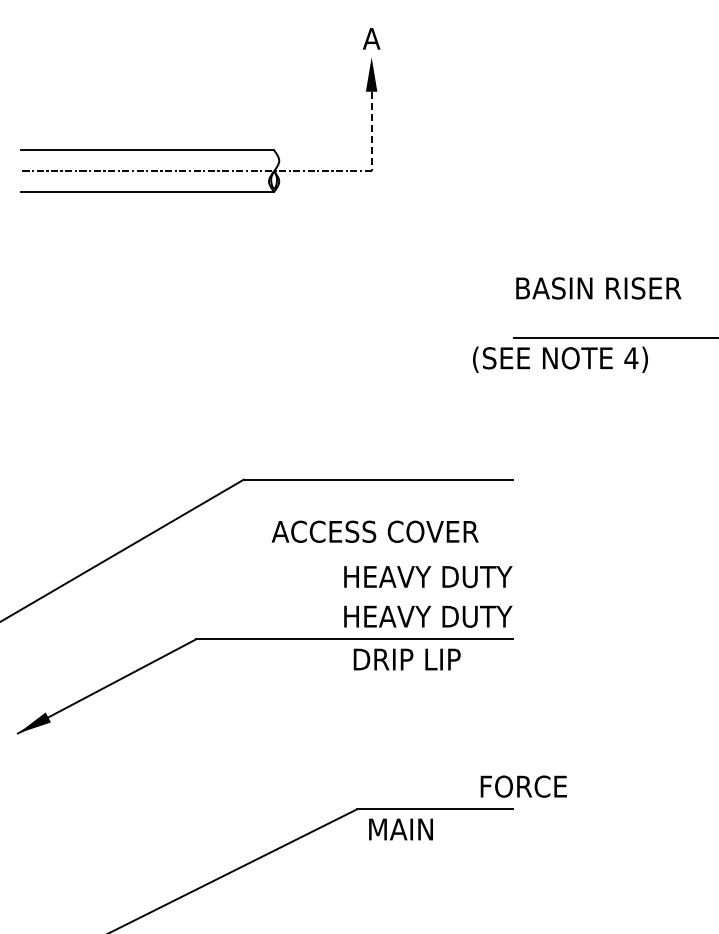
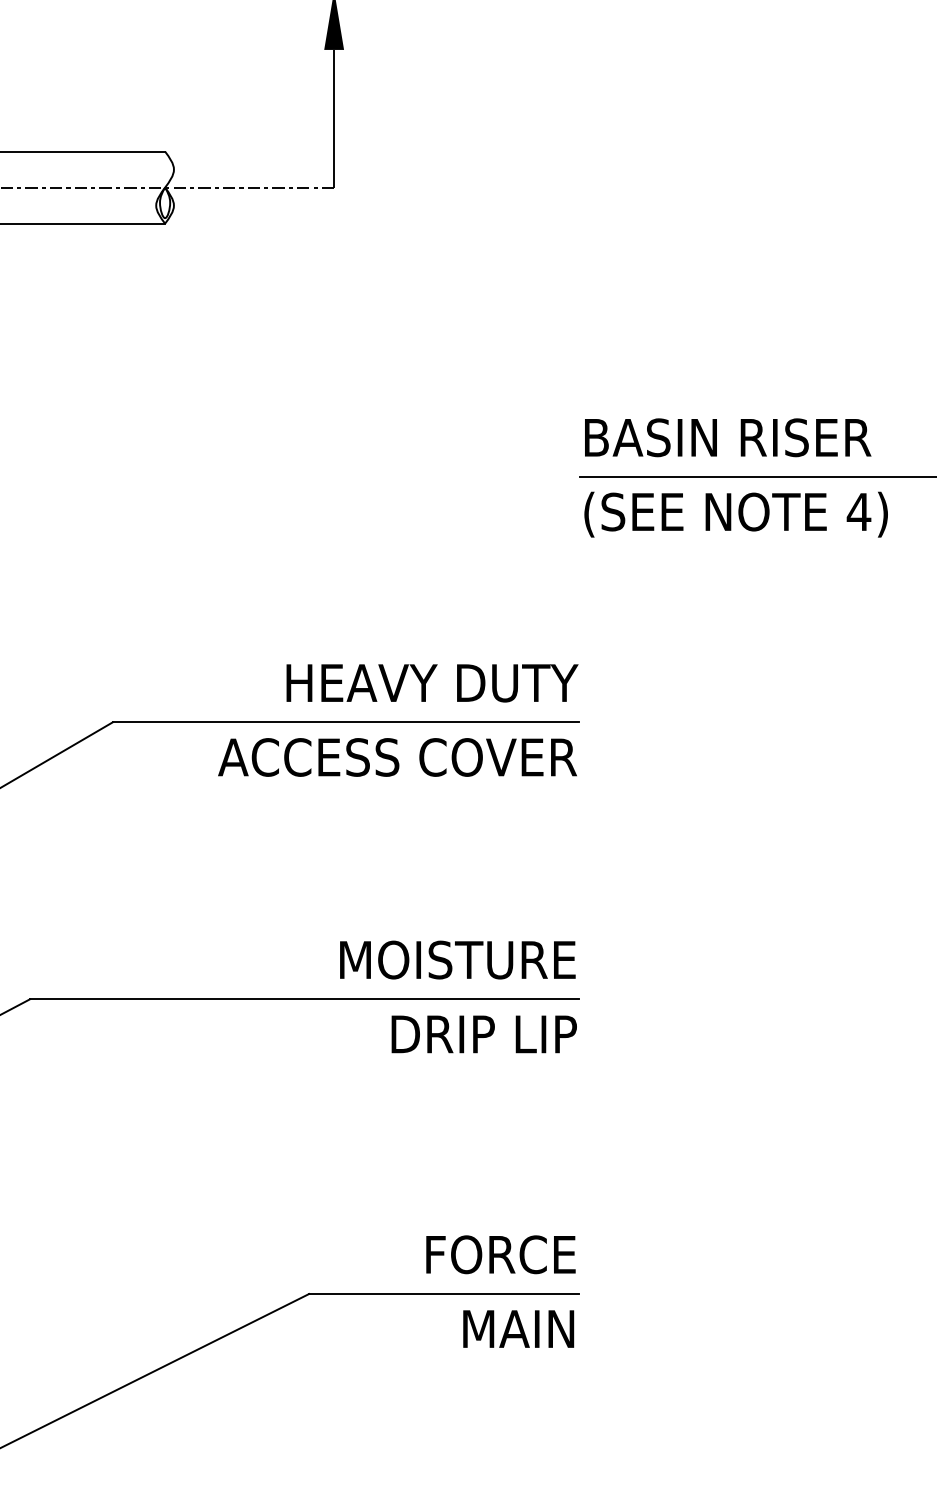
line: (371, 131) -> (333, 118), dashed -> solid
text: (598, 288) -> (727, 437), moved
text: (560, 359) -> (736, 514), moved
text: (374, 531) -> (396, 756), moved
text: (428, 577) -> (432, 684), moved
text: (428, 616) -> (432, 959), HEAVY DUTY -> MOISTURE
text: (406, 659) -> (483, 1034), moved
text: (523, 786) -> (500, 1254), moved
text: (400, 829) -> (517, 1329), moved

